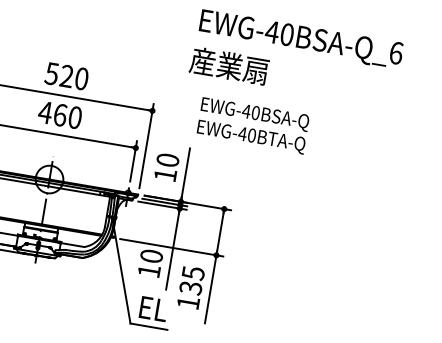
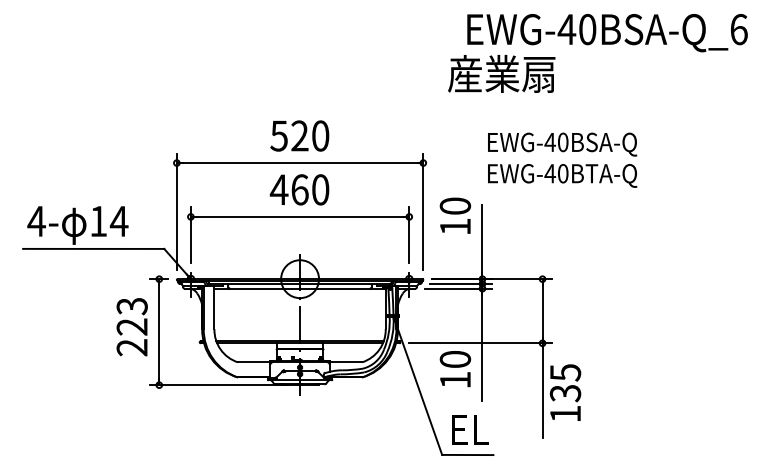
text: (229, 65) -> (501, 73), moved
text: (166, 167) -> (455, 215), moved
text: (190, 287) -> (565, 392), moved

